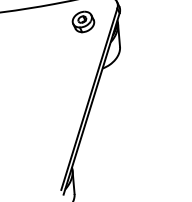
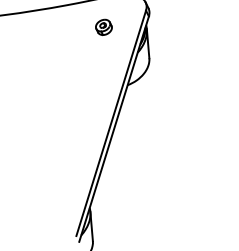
part: (83, 22) -> (103, 27), size x0.6

